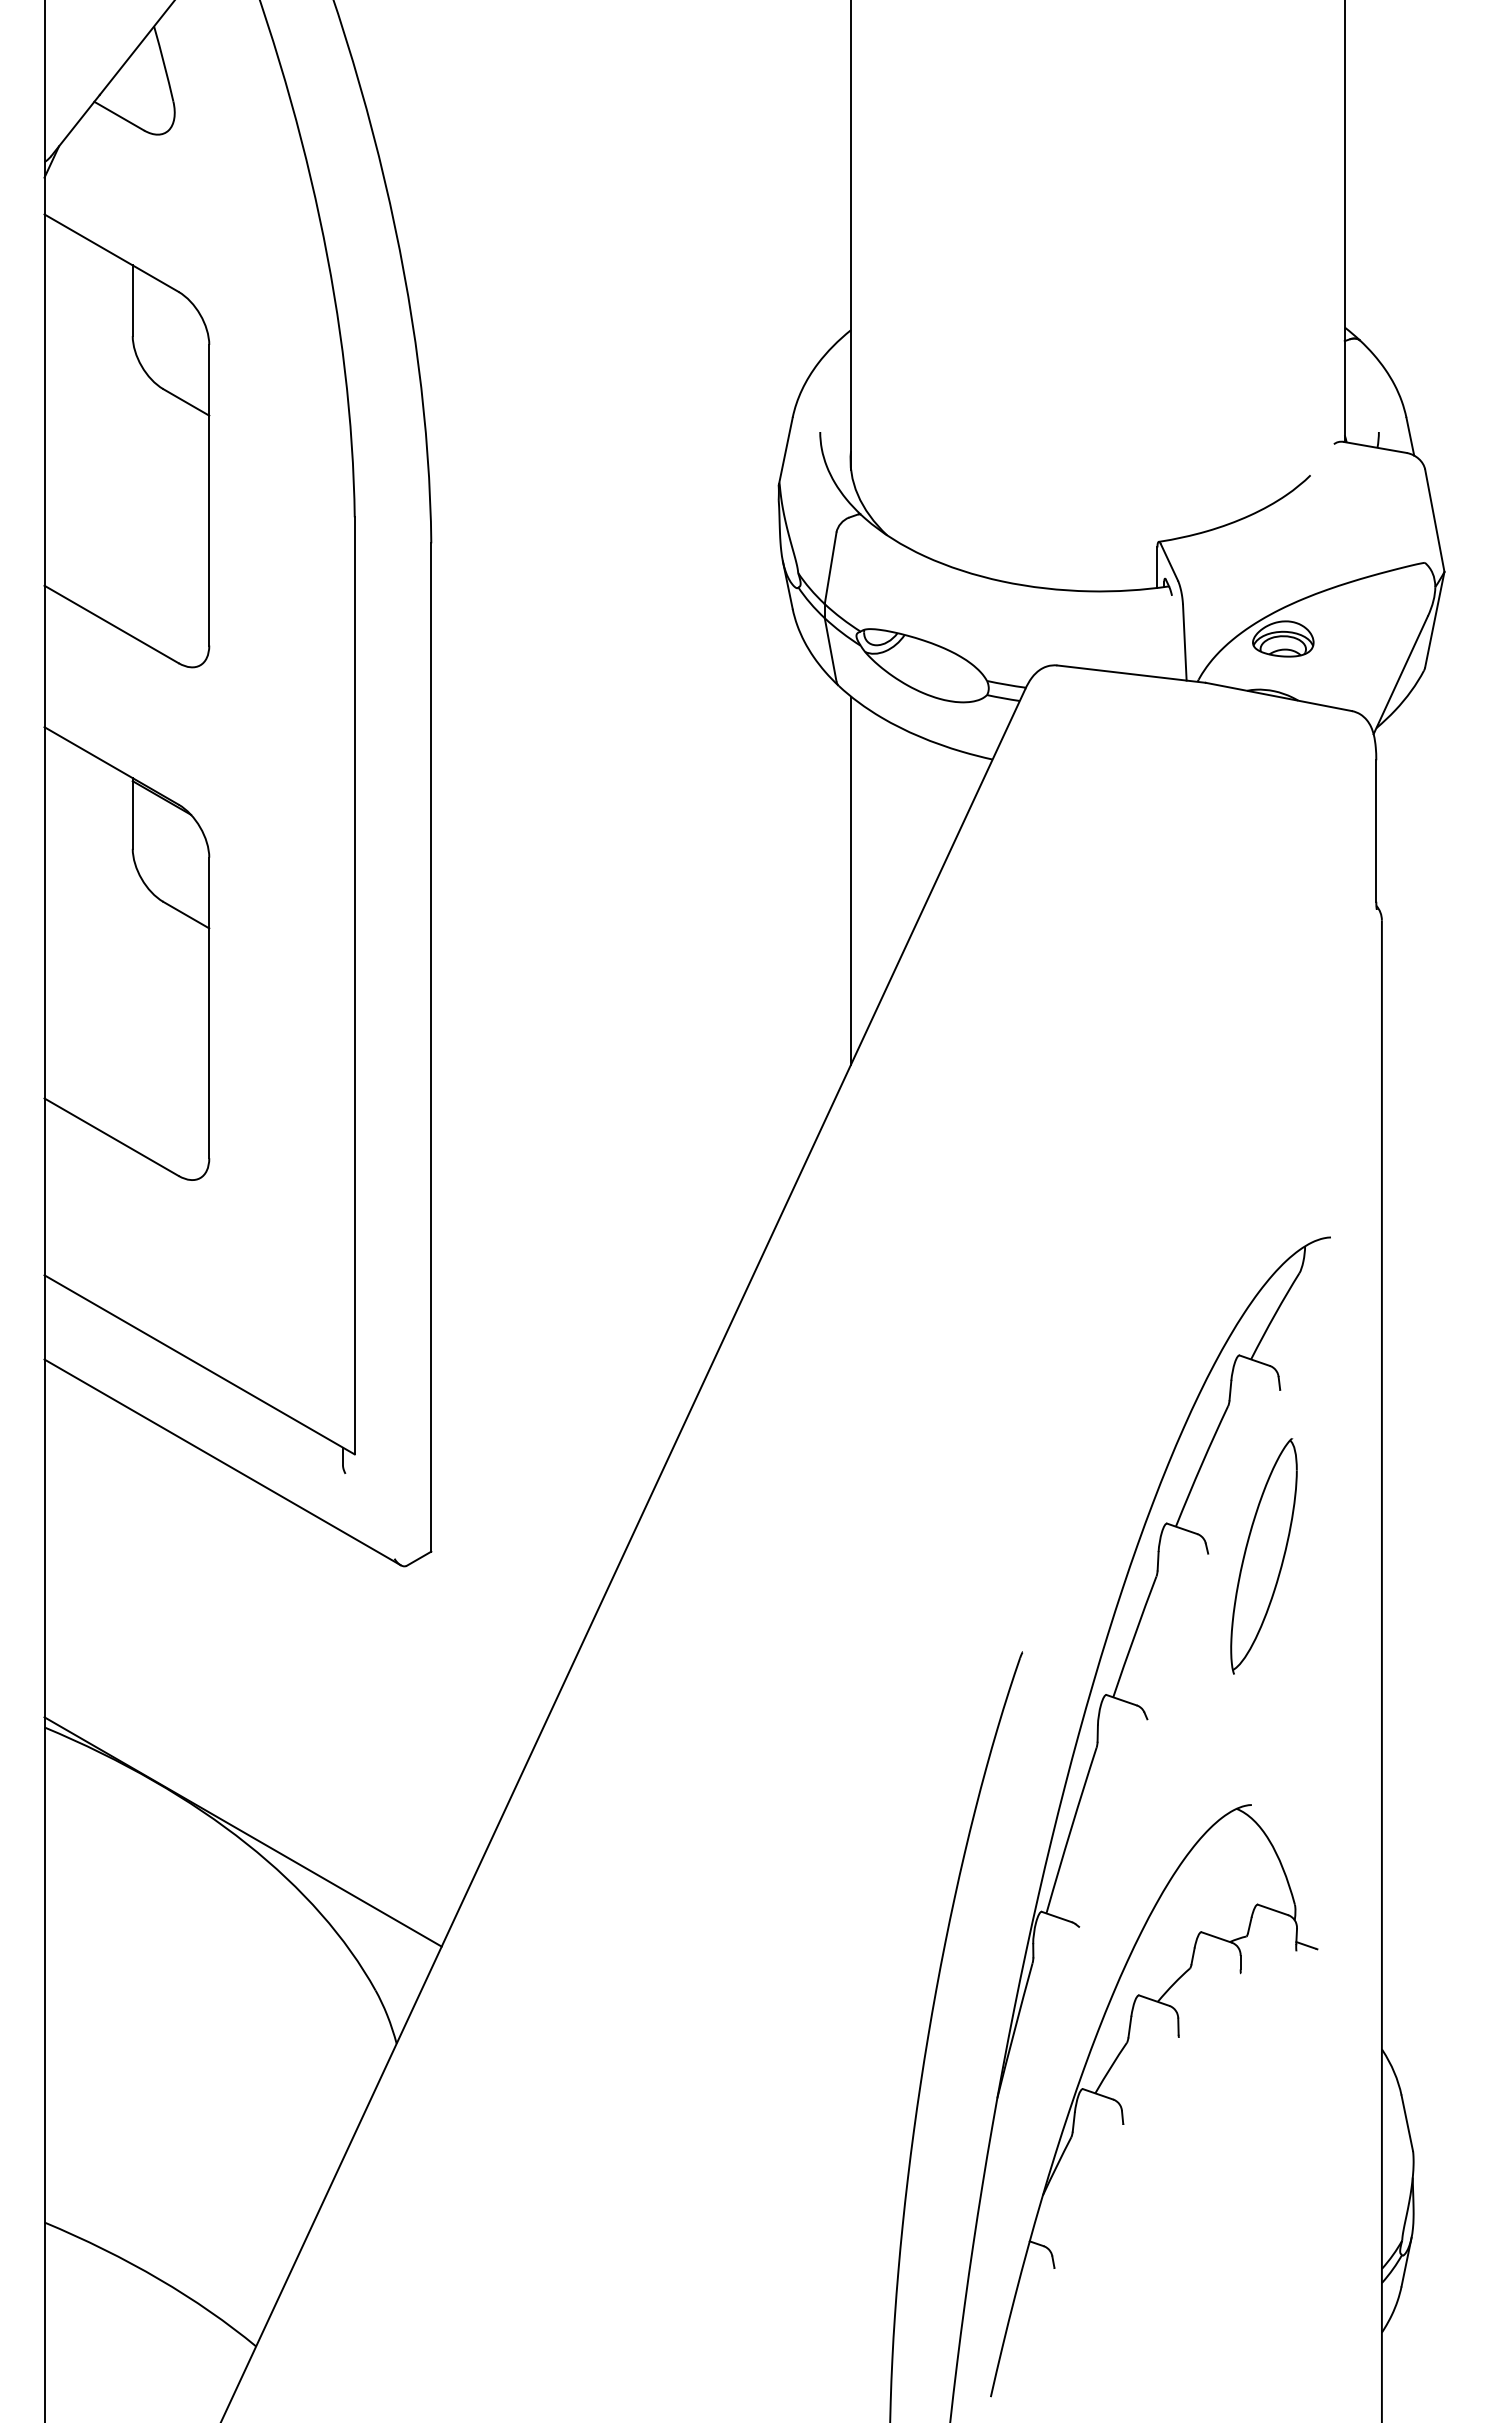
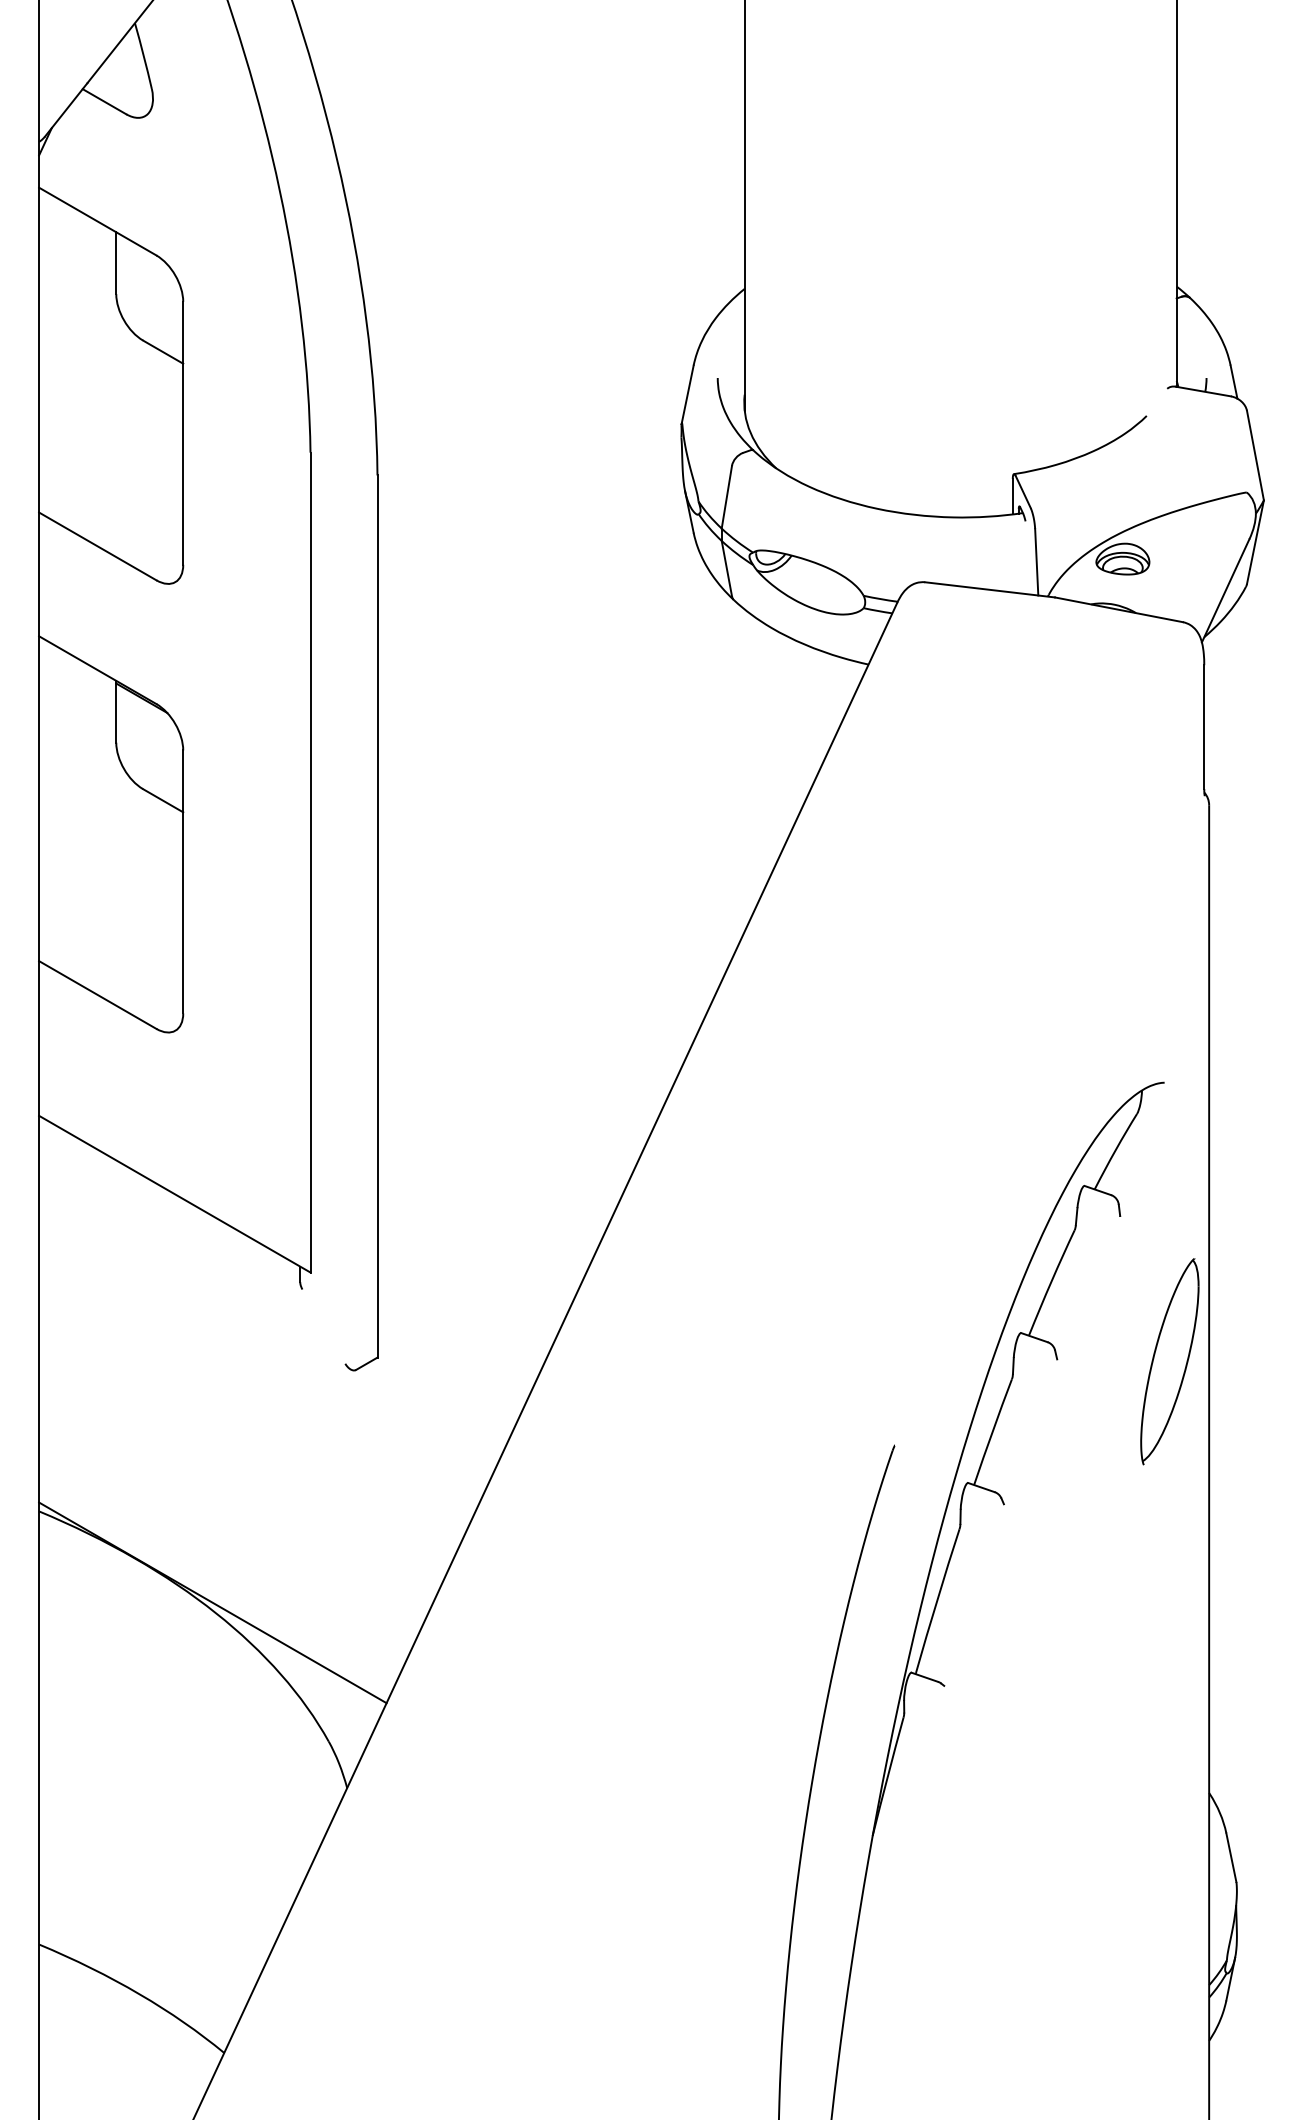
line: (851, 880) -> (745, 770), removed
line: (222, 1462) -> (194, 1279), removed
part: (1263, 1556) -> (1169, 1361), moved
part: (1122, 2107) -> (982, 1843), removed

